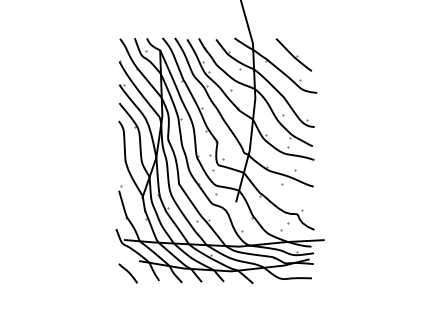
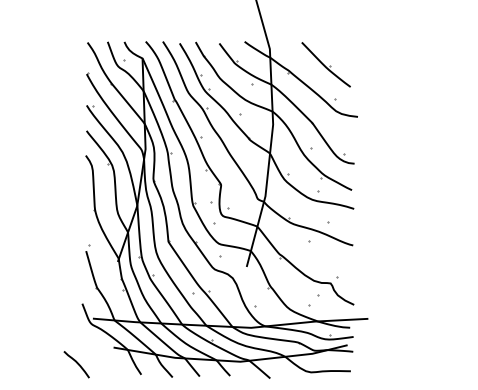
curve: (127, 272) -> (75, 363), moved

